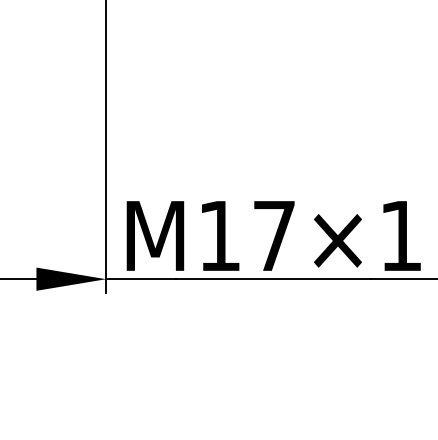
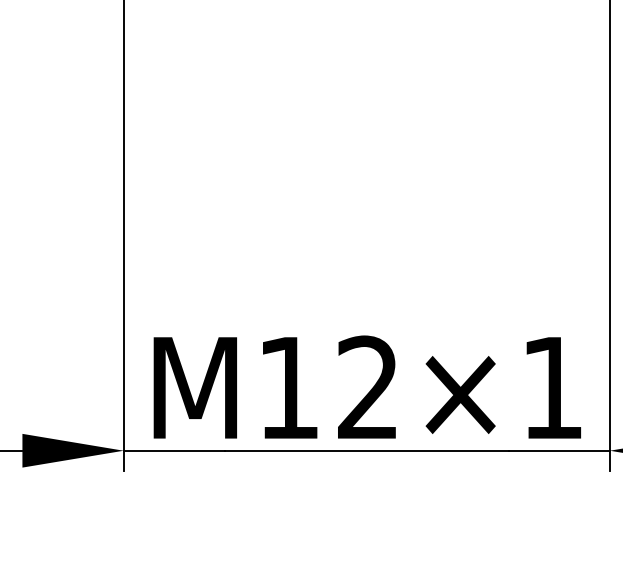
text: (273, 235) -> (366, 387), M17×1 -> M12×1

